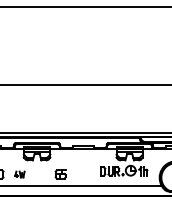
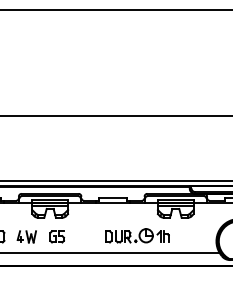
part: (124, 170) -> (137, 235), moved
part: (19, 174) -> (26, 236), size x1.43
part: (60, 174) -> (57, 236), moved

